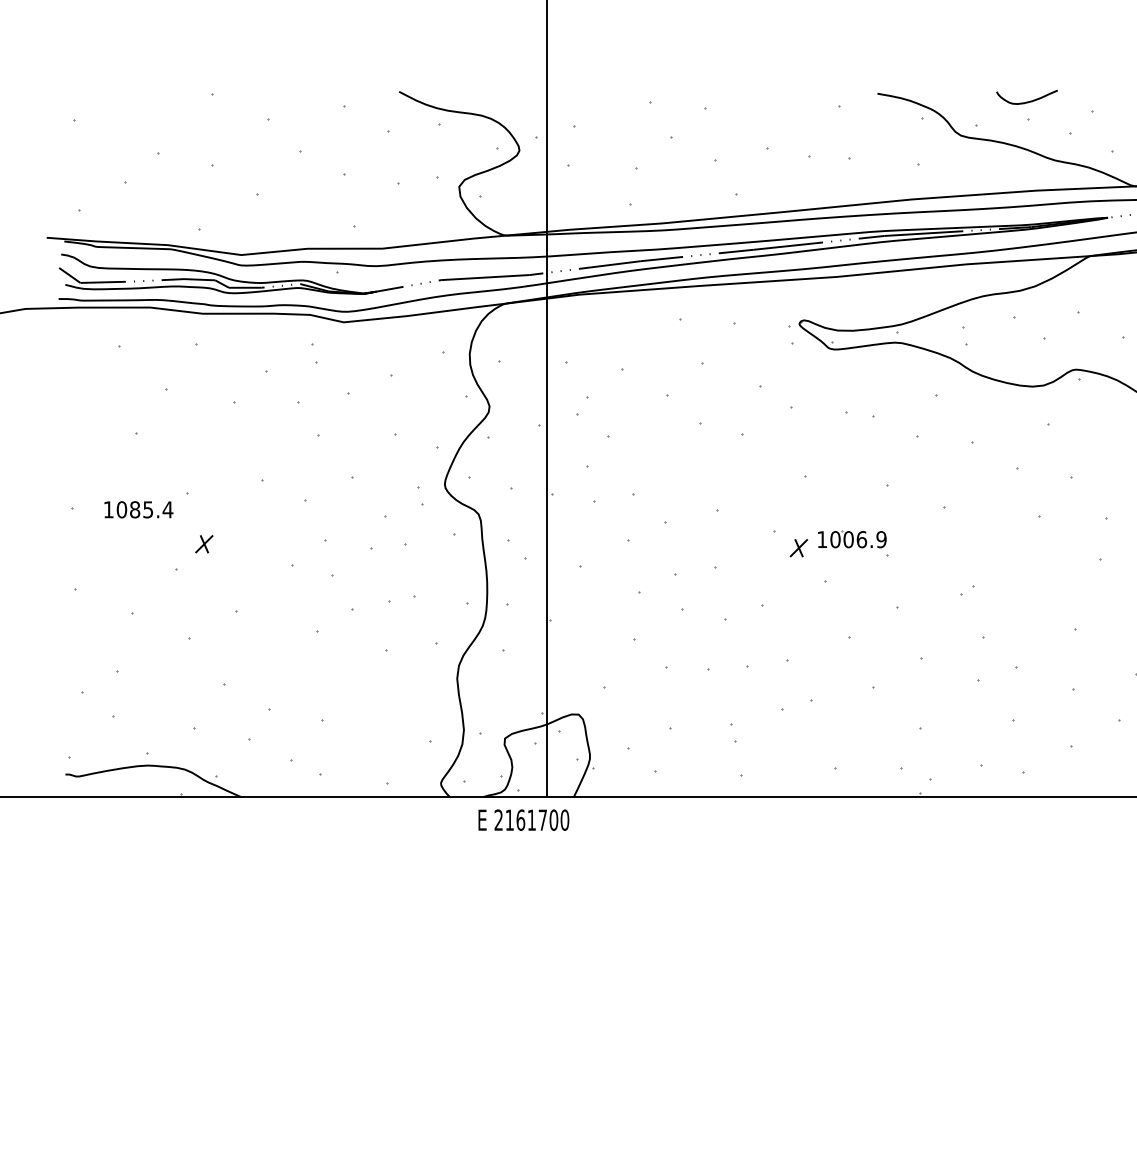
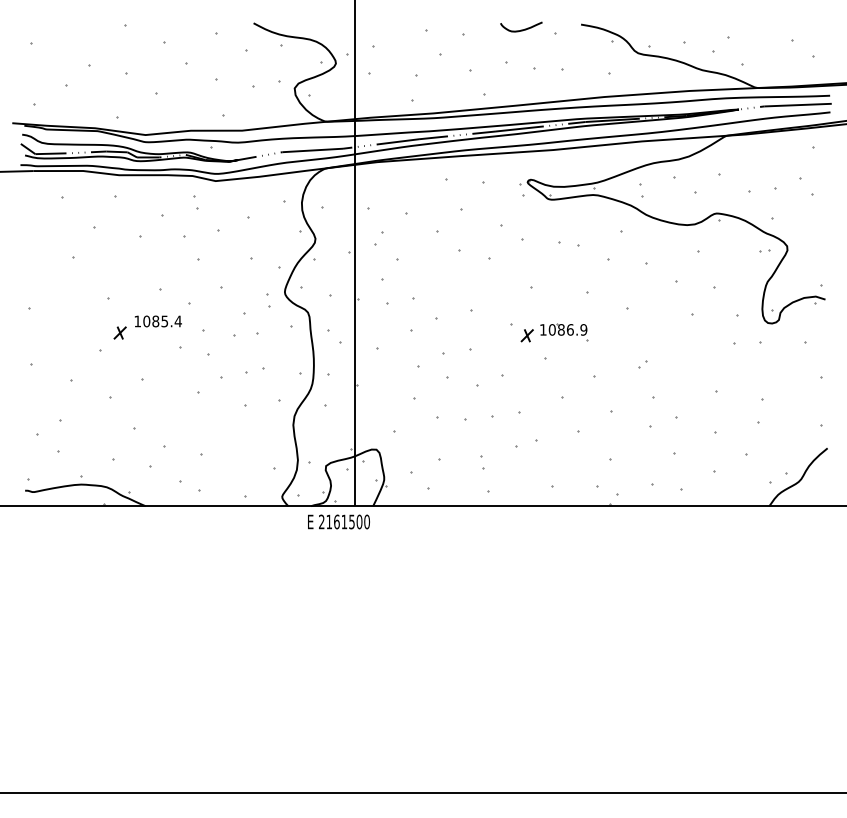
curve: (1027, 100) -> (521, 29), moved
text: (139, 509) -> (158, 321), moved
text: (847, 539) -> (560, 329), 1006.9 -> 1086.9
text: (542, 819) -> (351, 521), 2161700 -> 2161500

